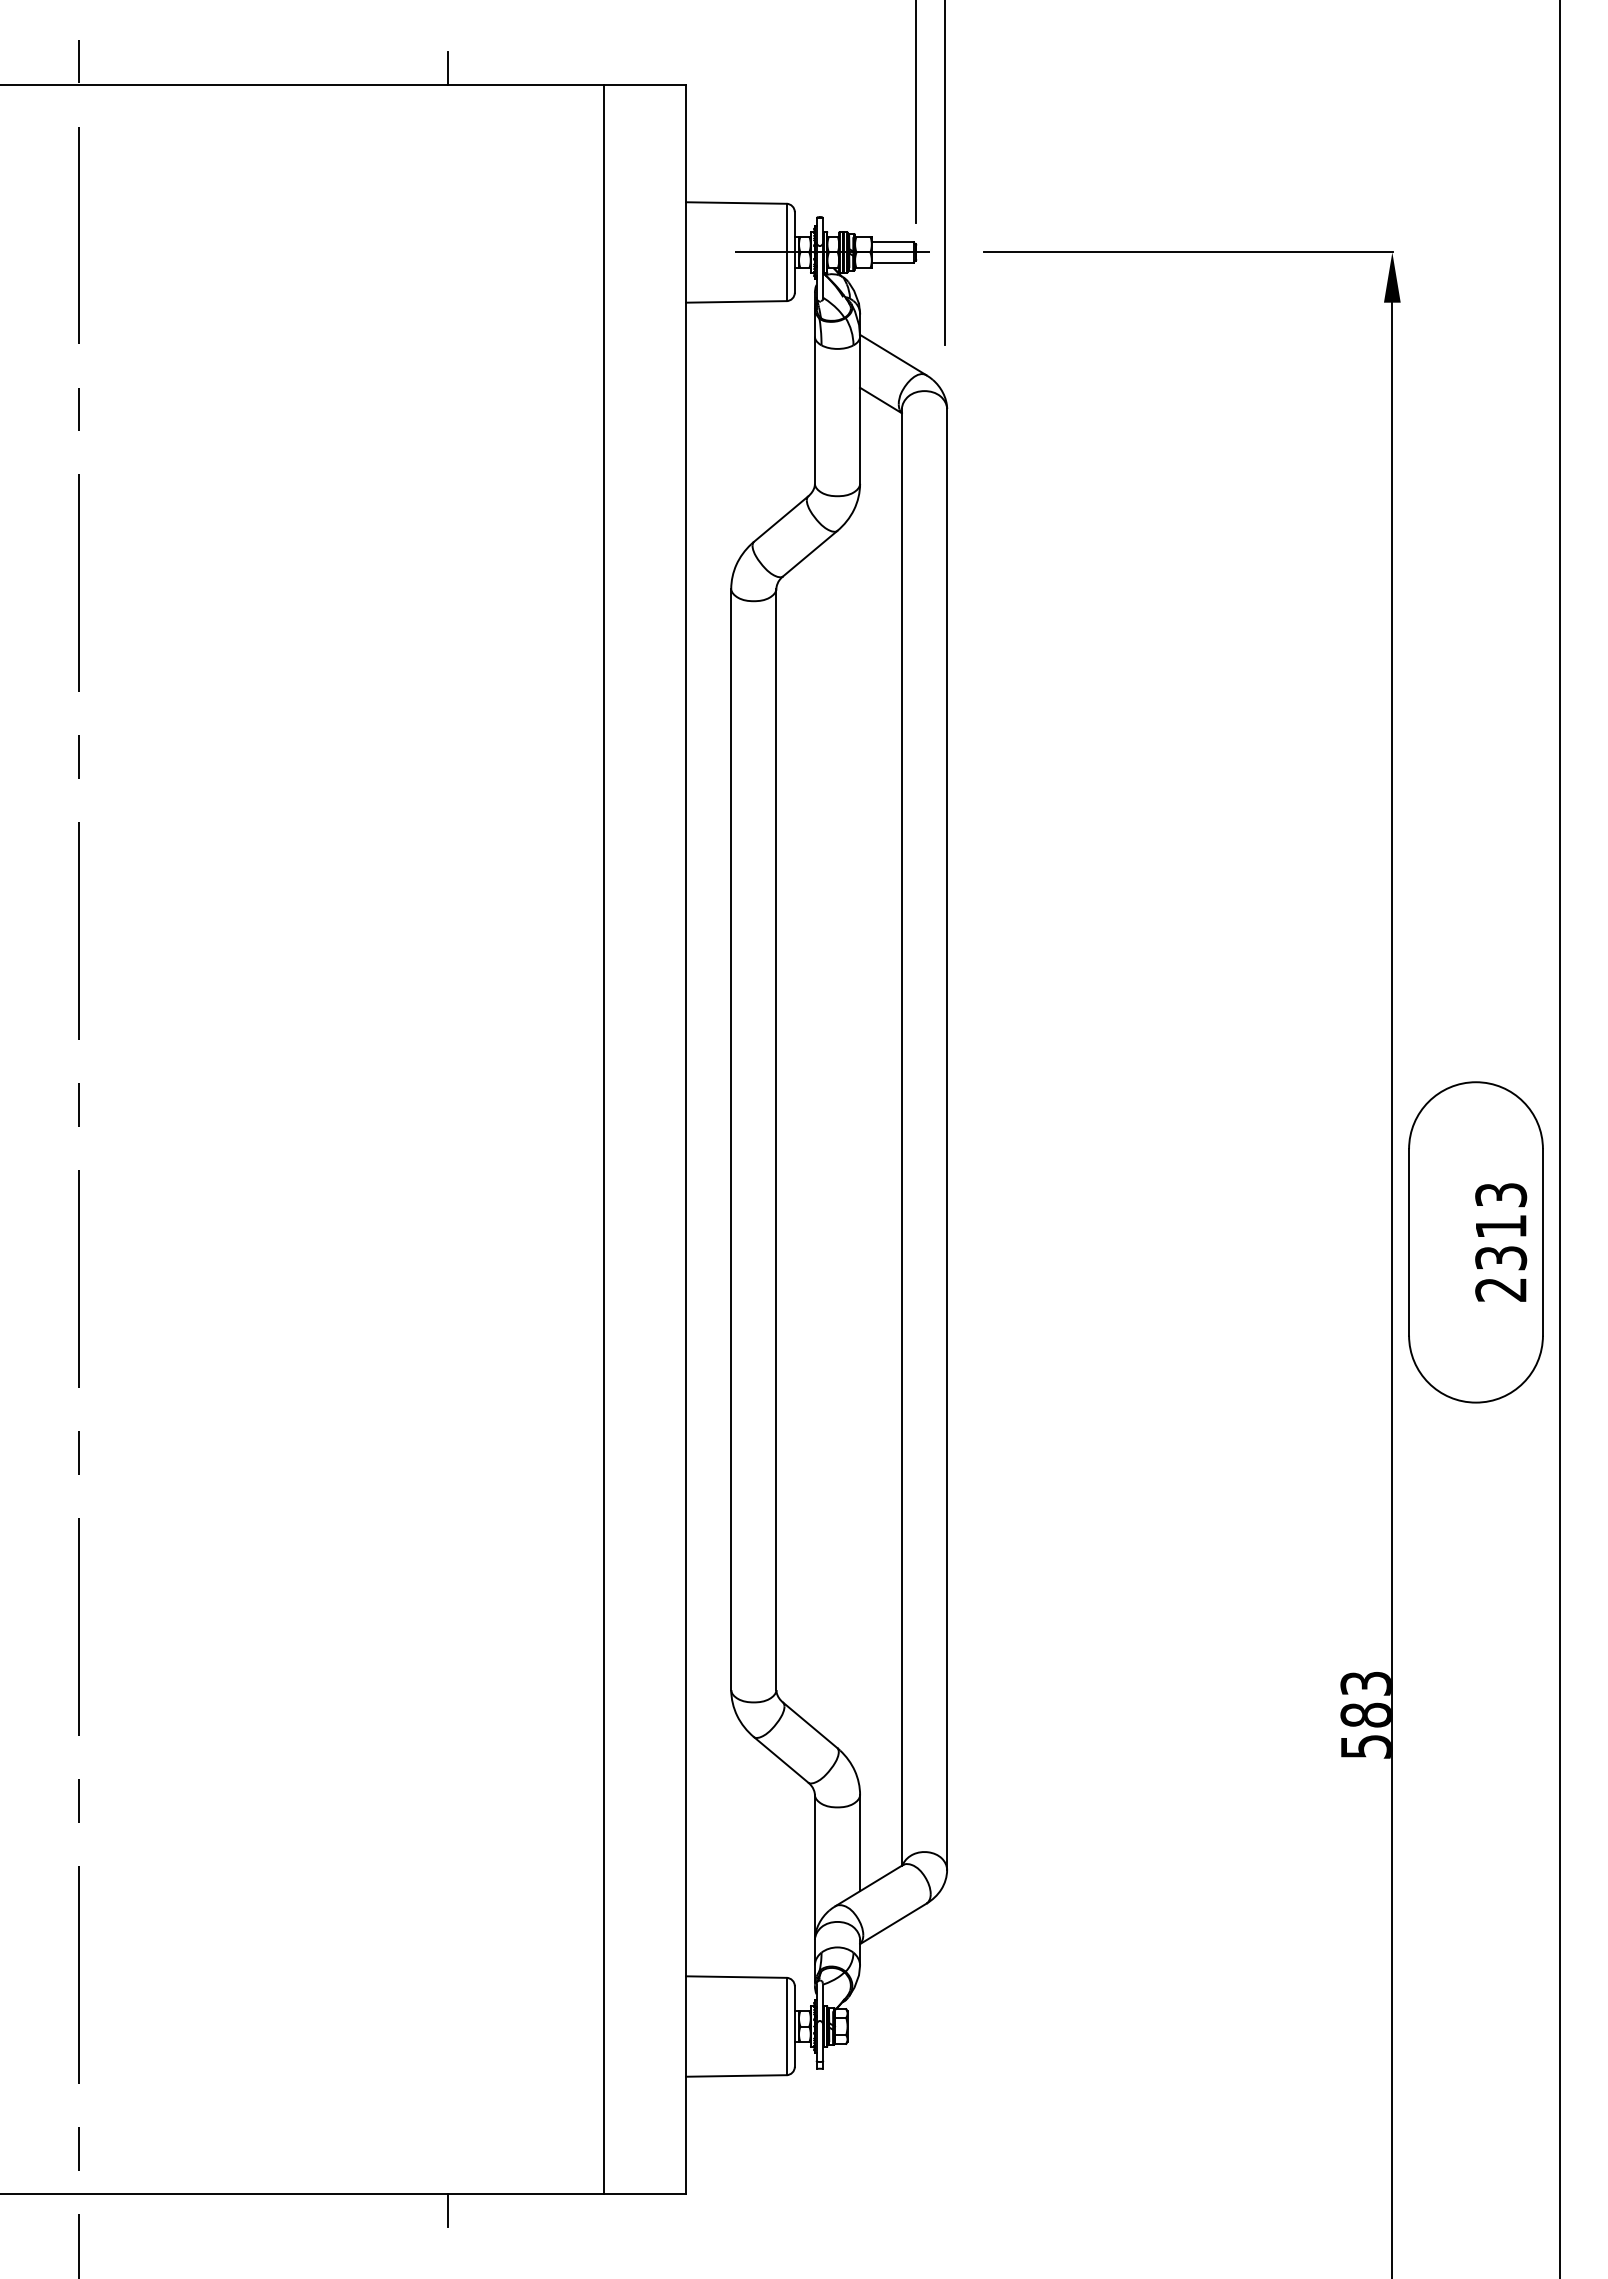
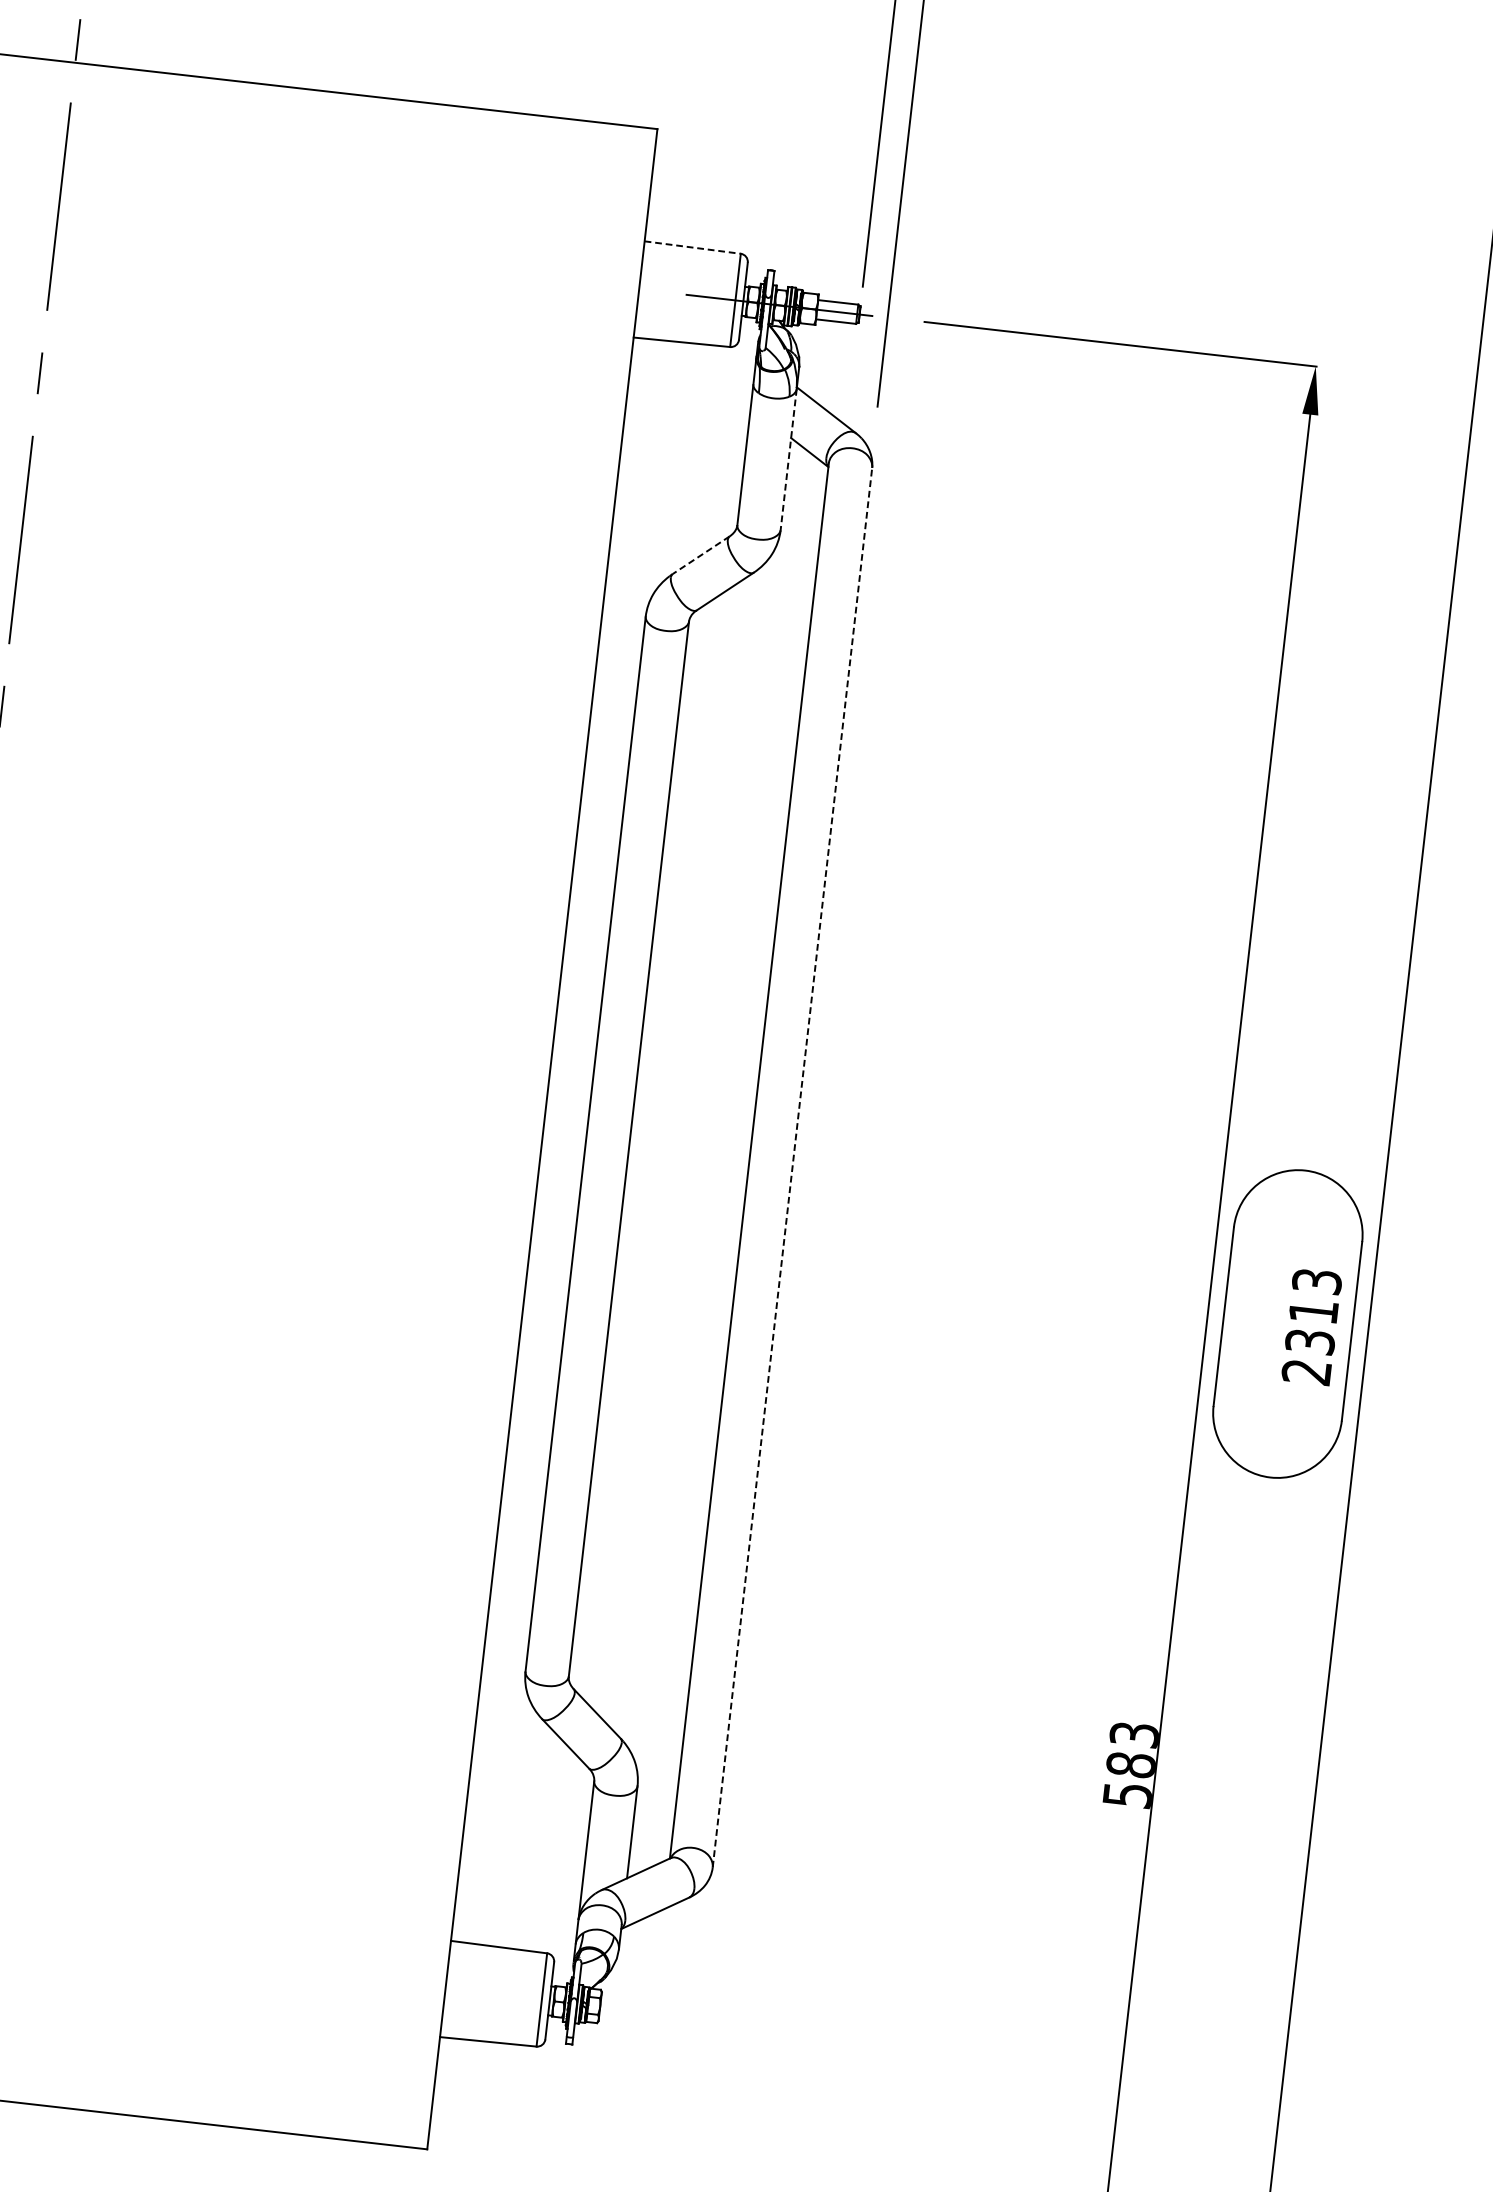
line: (448, 68) -> (431, 87), removed
line: (736, 203) -> (692, 248), solid -> dashed
line: (860, 410) -> (789, 459), solid -> dashed
line: (780, 519) -> (700, 555), solid -> dashed
line: (947, 1138) -> (792, 1166), solid -> dashed
line: (604, 1139) -> (464, 1130), removed
line: (448, 2210) -> (197, 2139), removed

